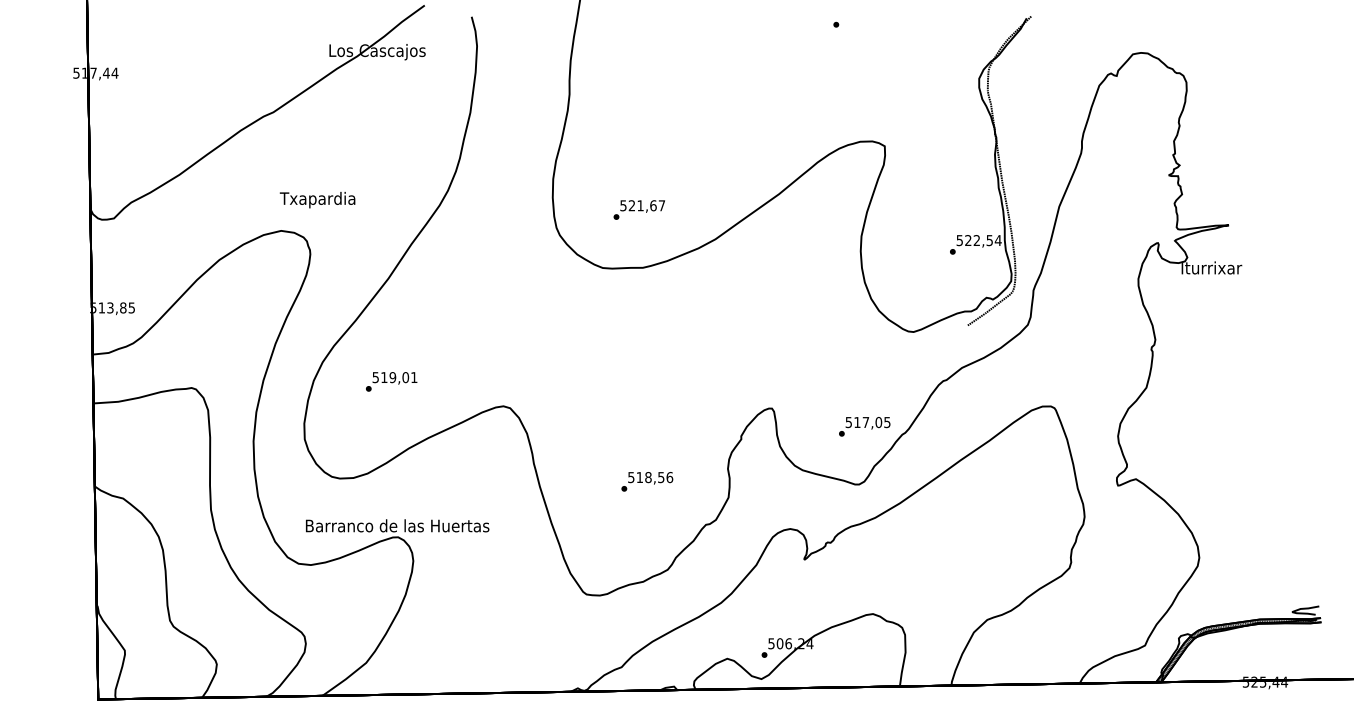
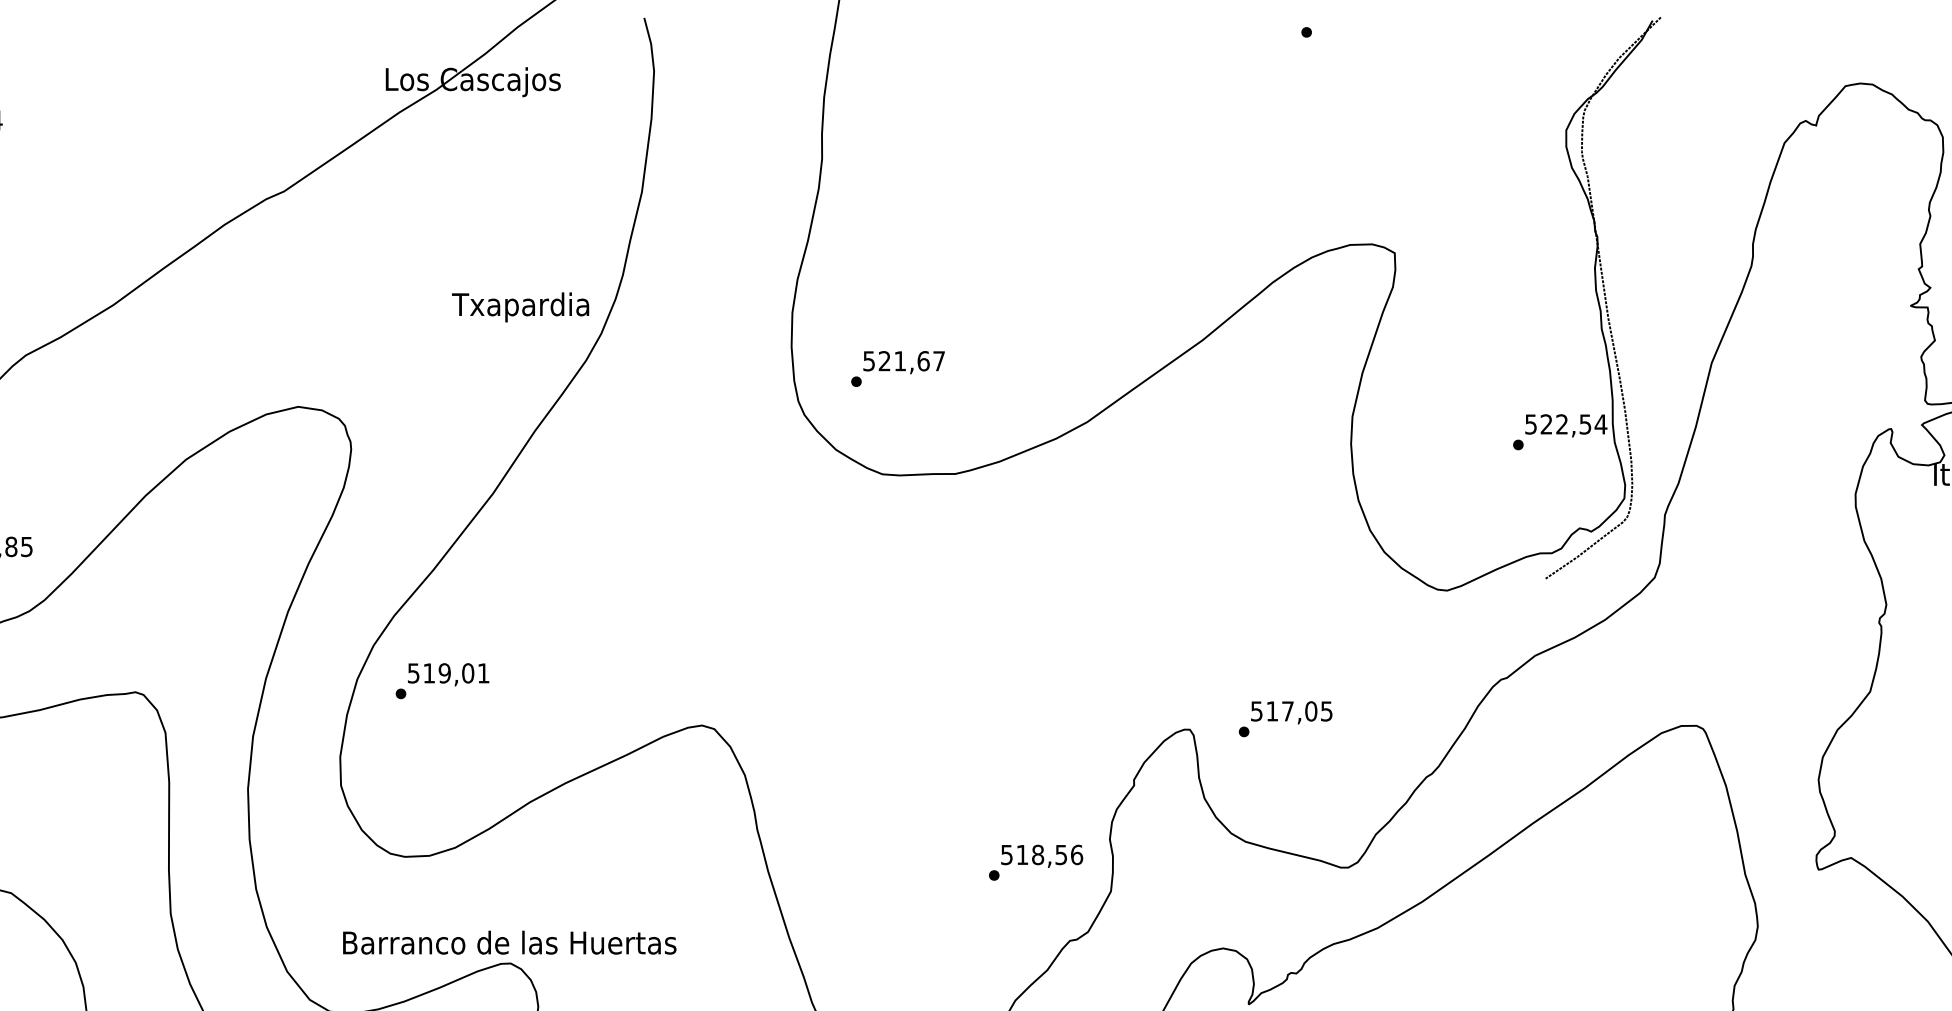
text: (317, 200) -> (520, 308), moved
text: (638, 209) -> (896, 368), moved
text: (391, 381) -> (442, 680), moved
text: (864, 426) -> (1285, 718), moved
text: (647, 481) -> (1036, 862), moved

